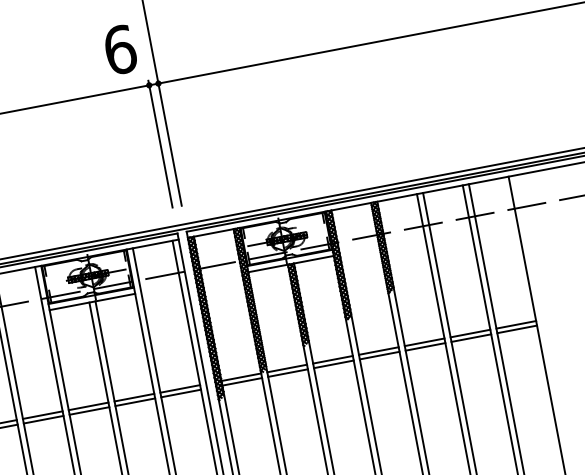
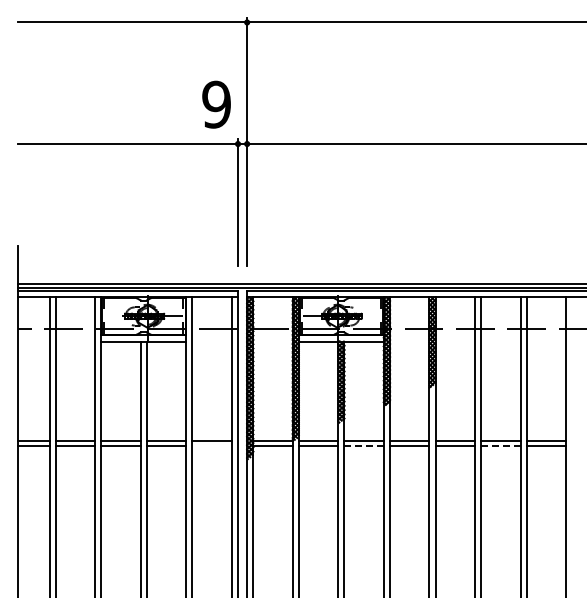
text: (120, 49) -> (216, 104), 6 -> 9
line: (470, 338) -> (500, 445), solid -> dashed
line: (334, 364) -> (364, 445), solid -> dashed
line: (180, 393) -> (211, 445), removed

